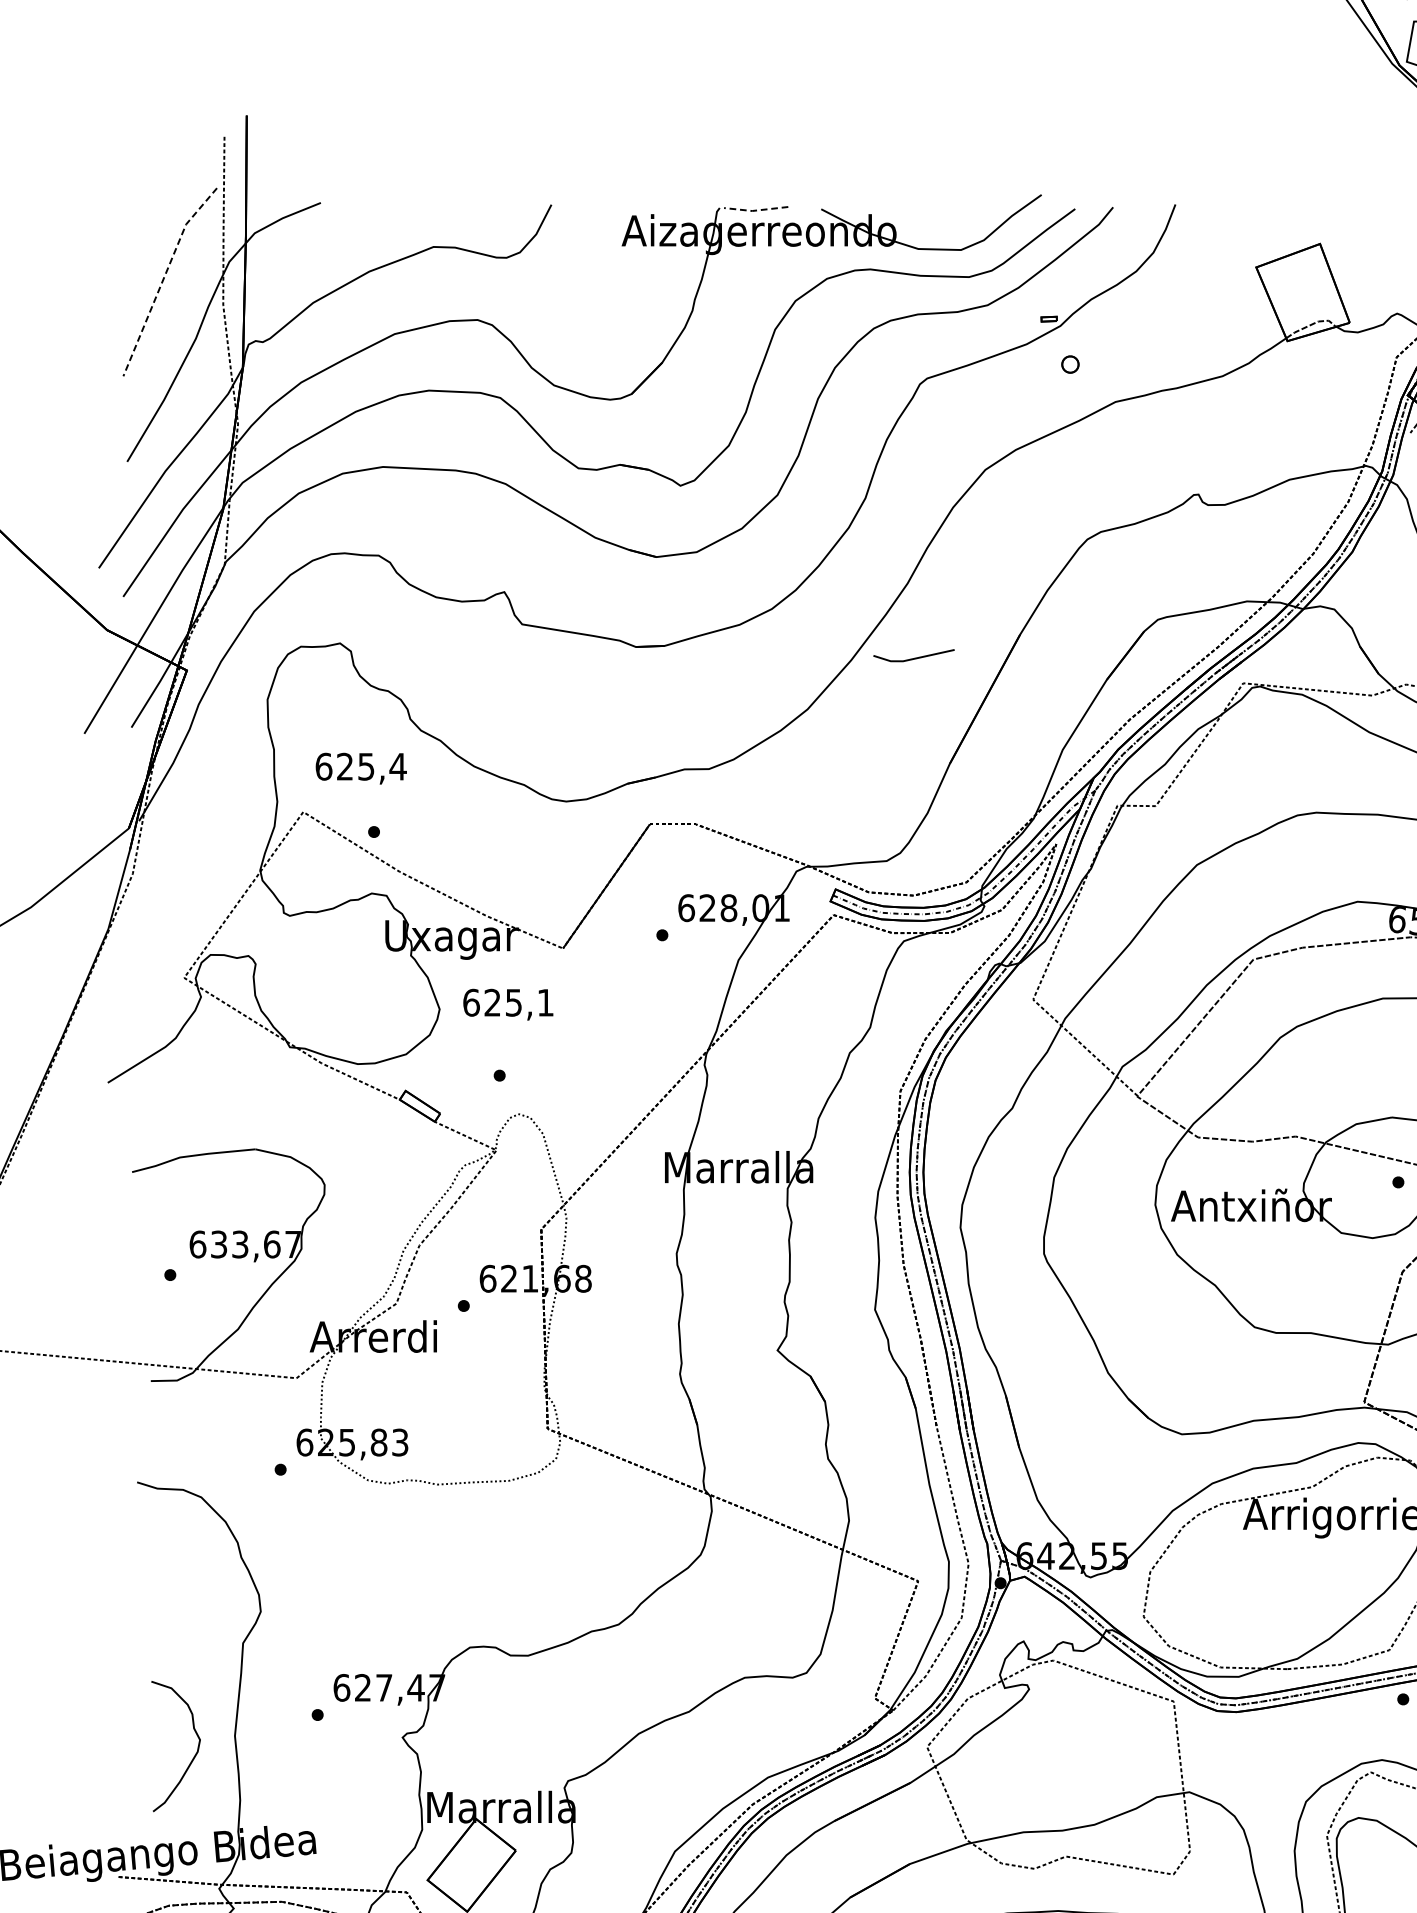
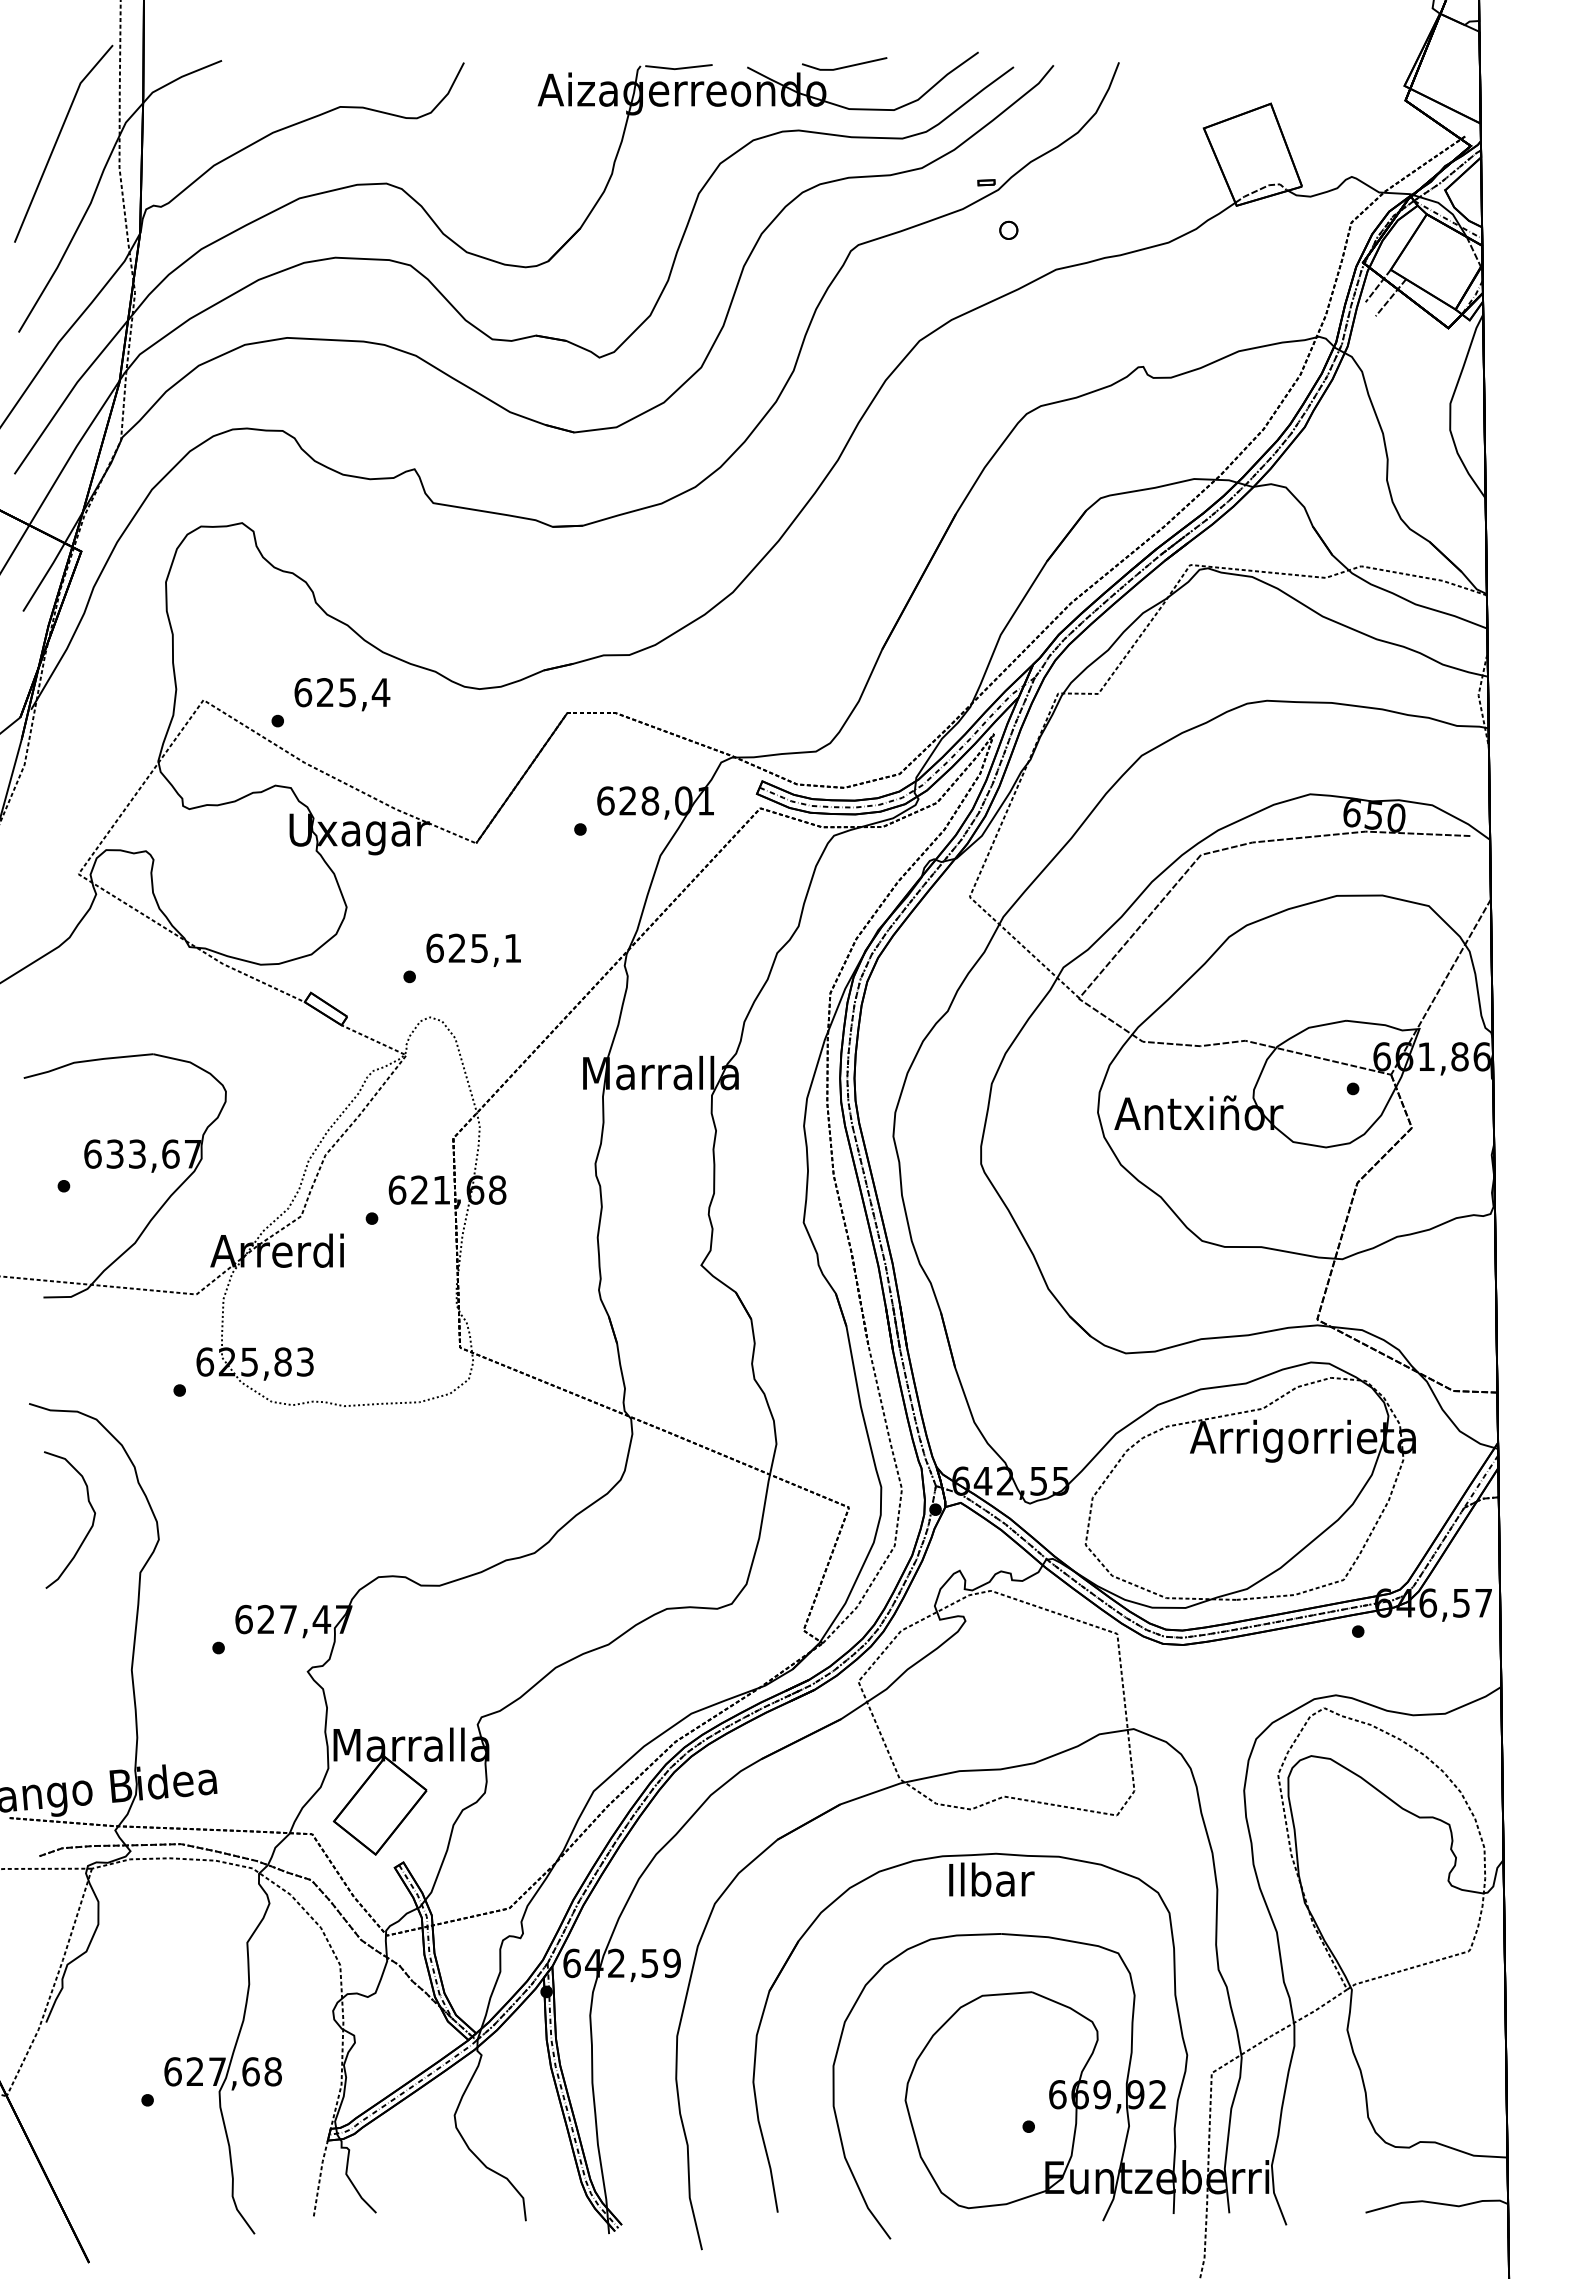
line: (755, 210) -> (678, 68), dashed -> solid
line: (164, 277) -> (57, 139), dashed -> solid
line: (913, 658) -> (844, 66), moved
text: (361, 768) -> (342, 694), moved
text: (508, 1003) -> (473, 949), moved
curve: (193, 1756) -> (88, 1530), moved

